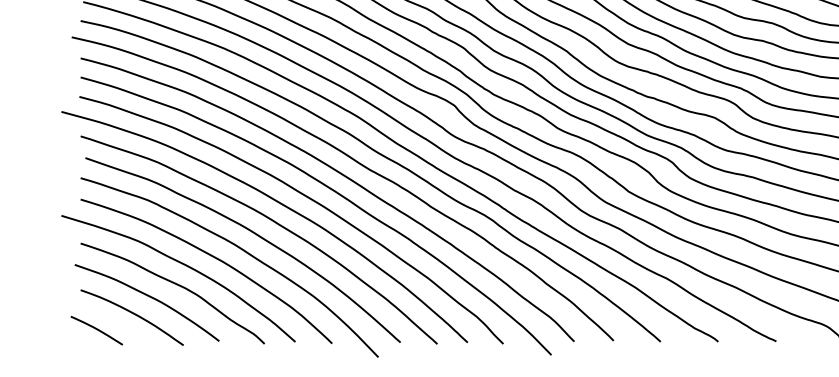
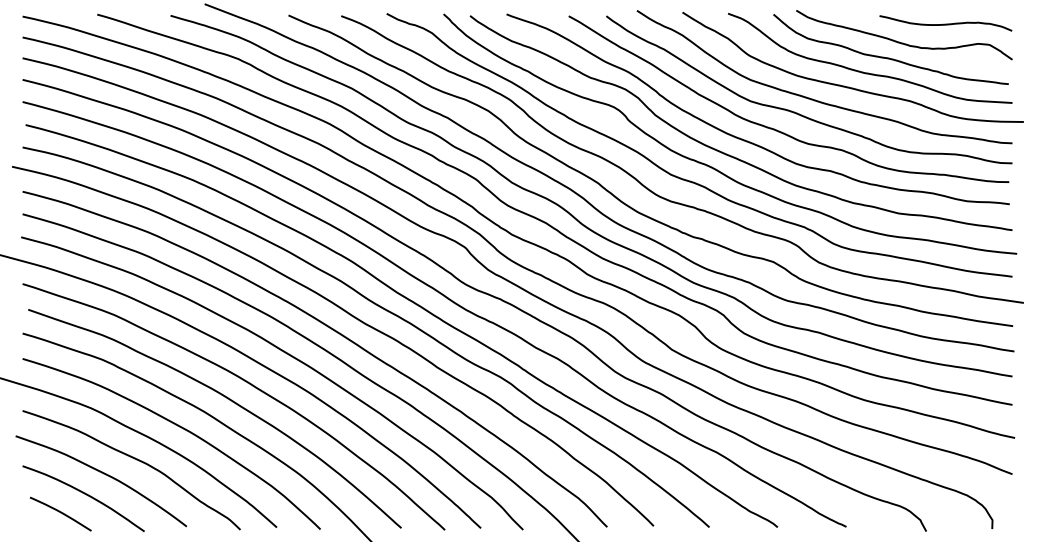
curve: (96, 330) -> (60, 513), moved

